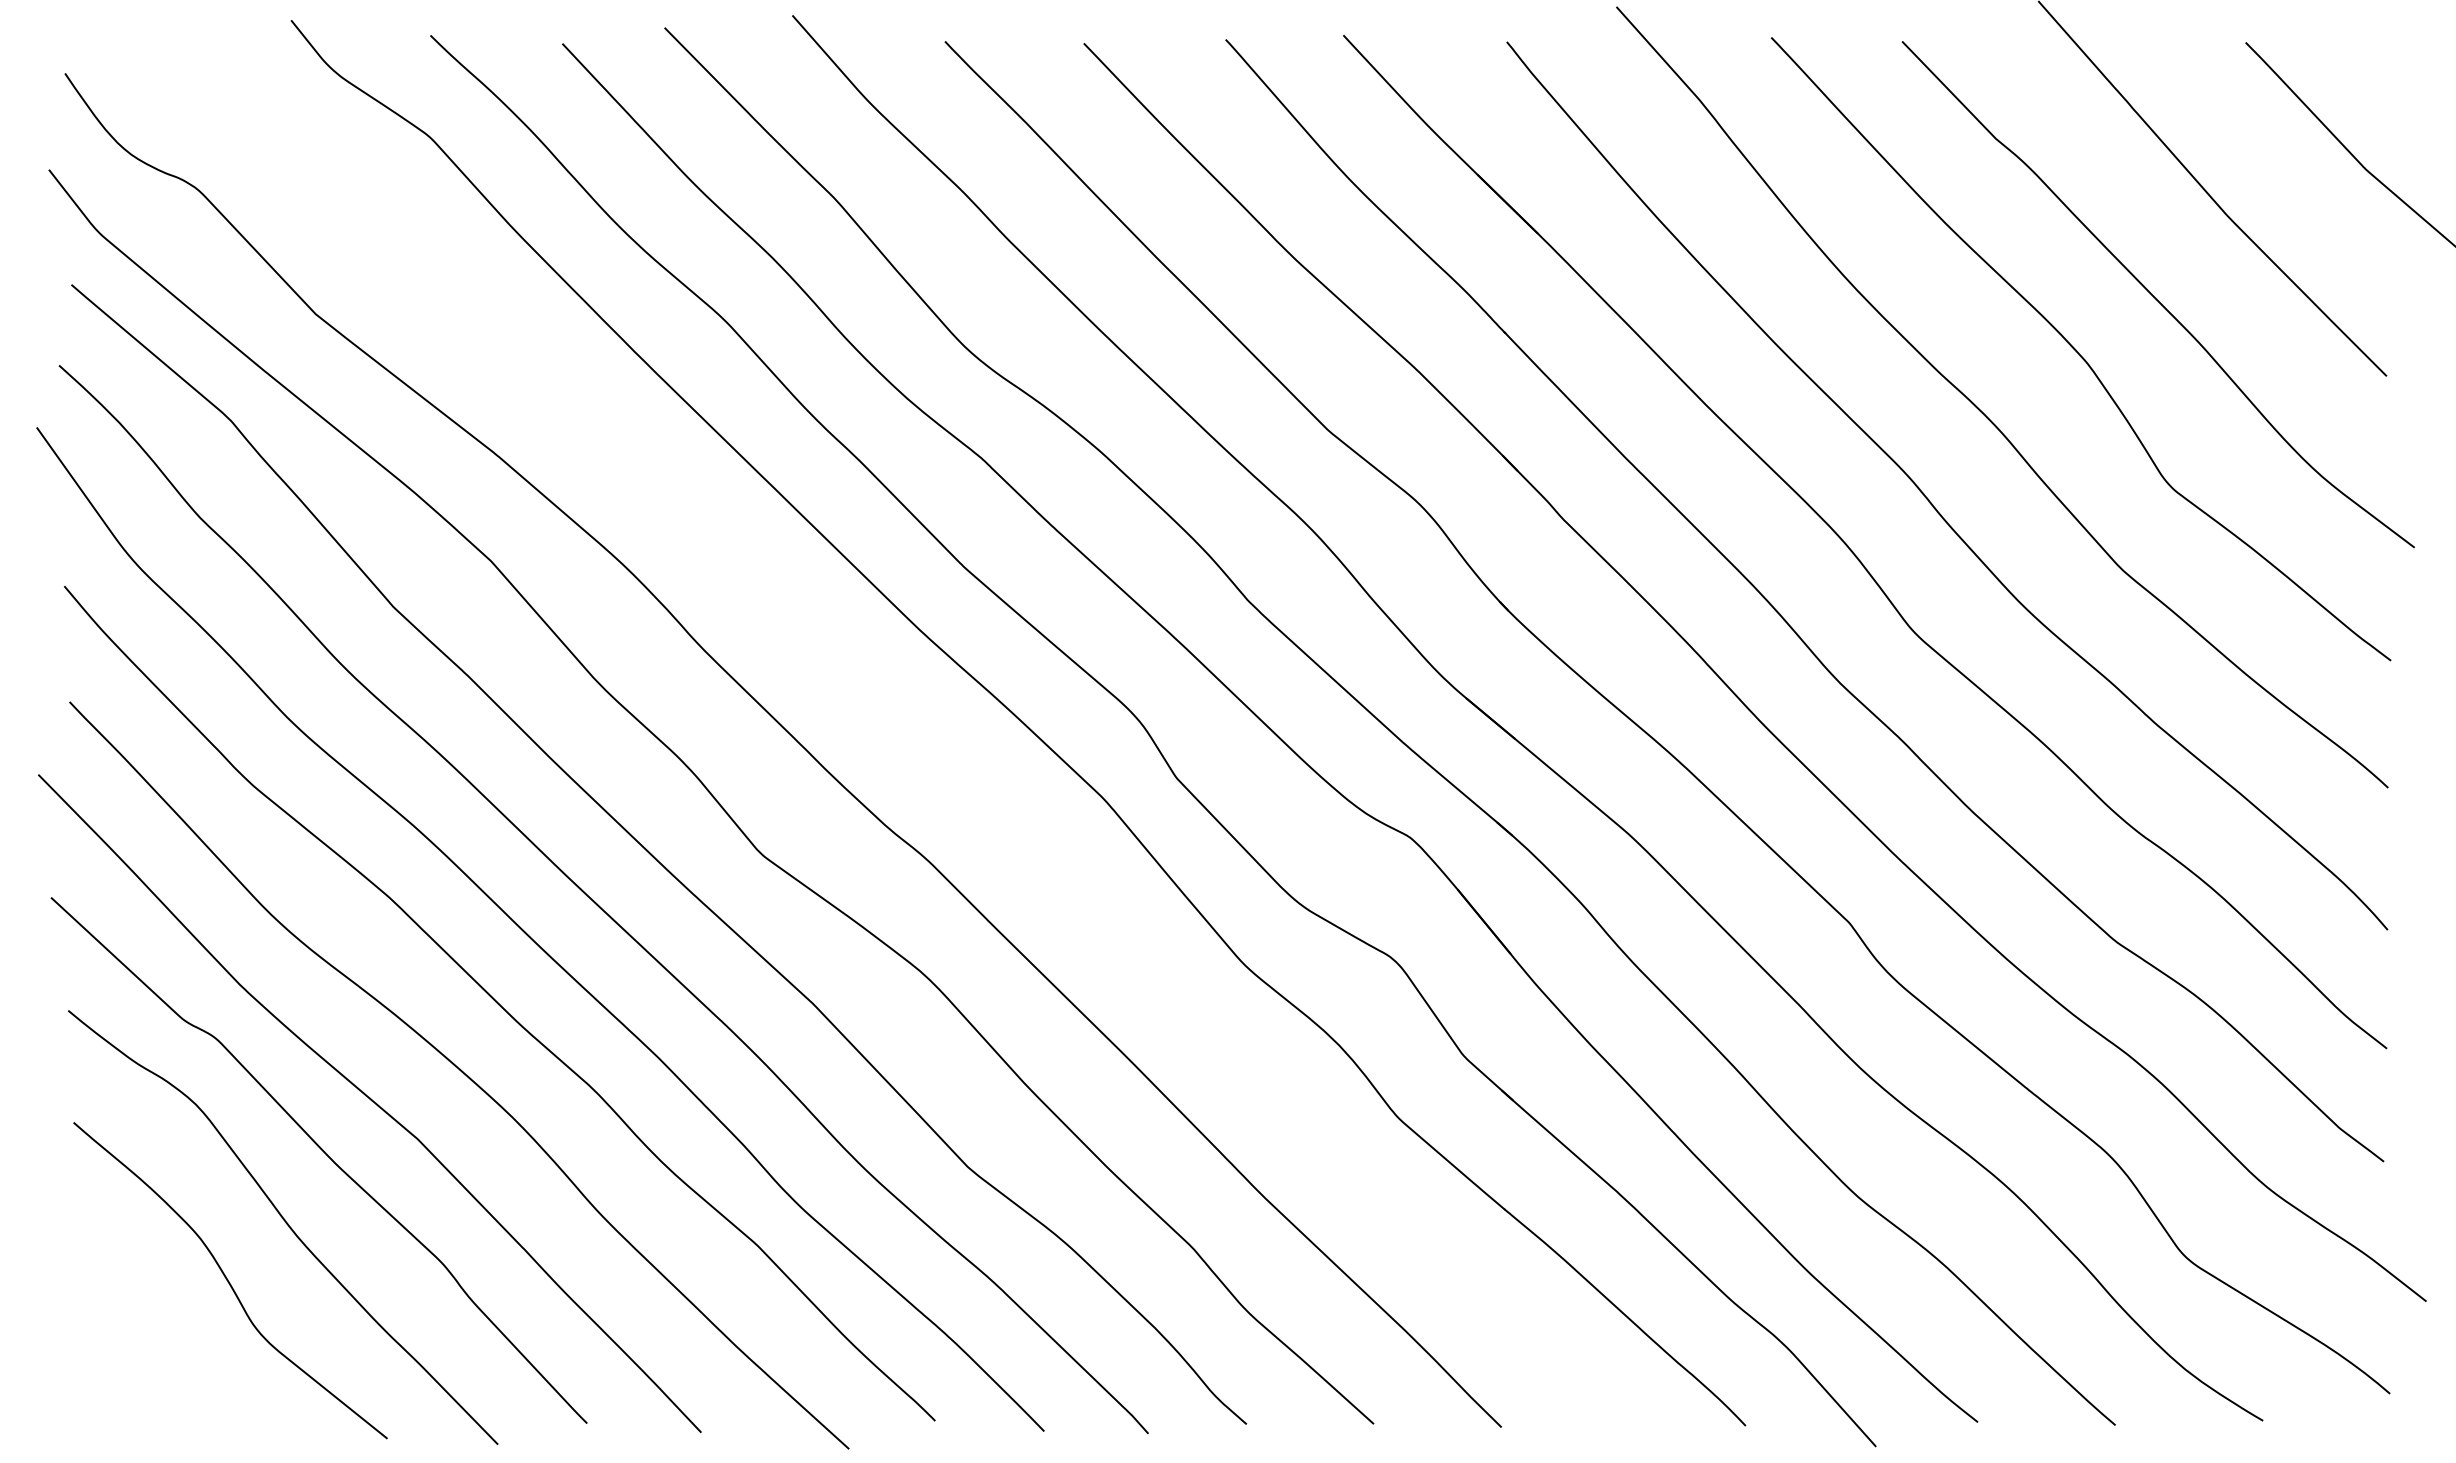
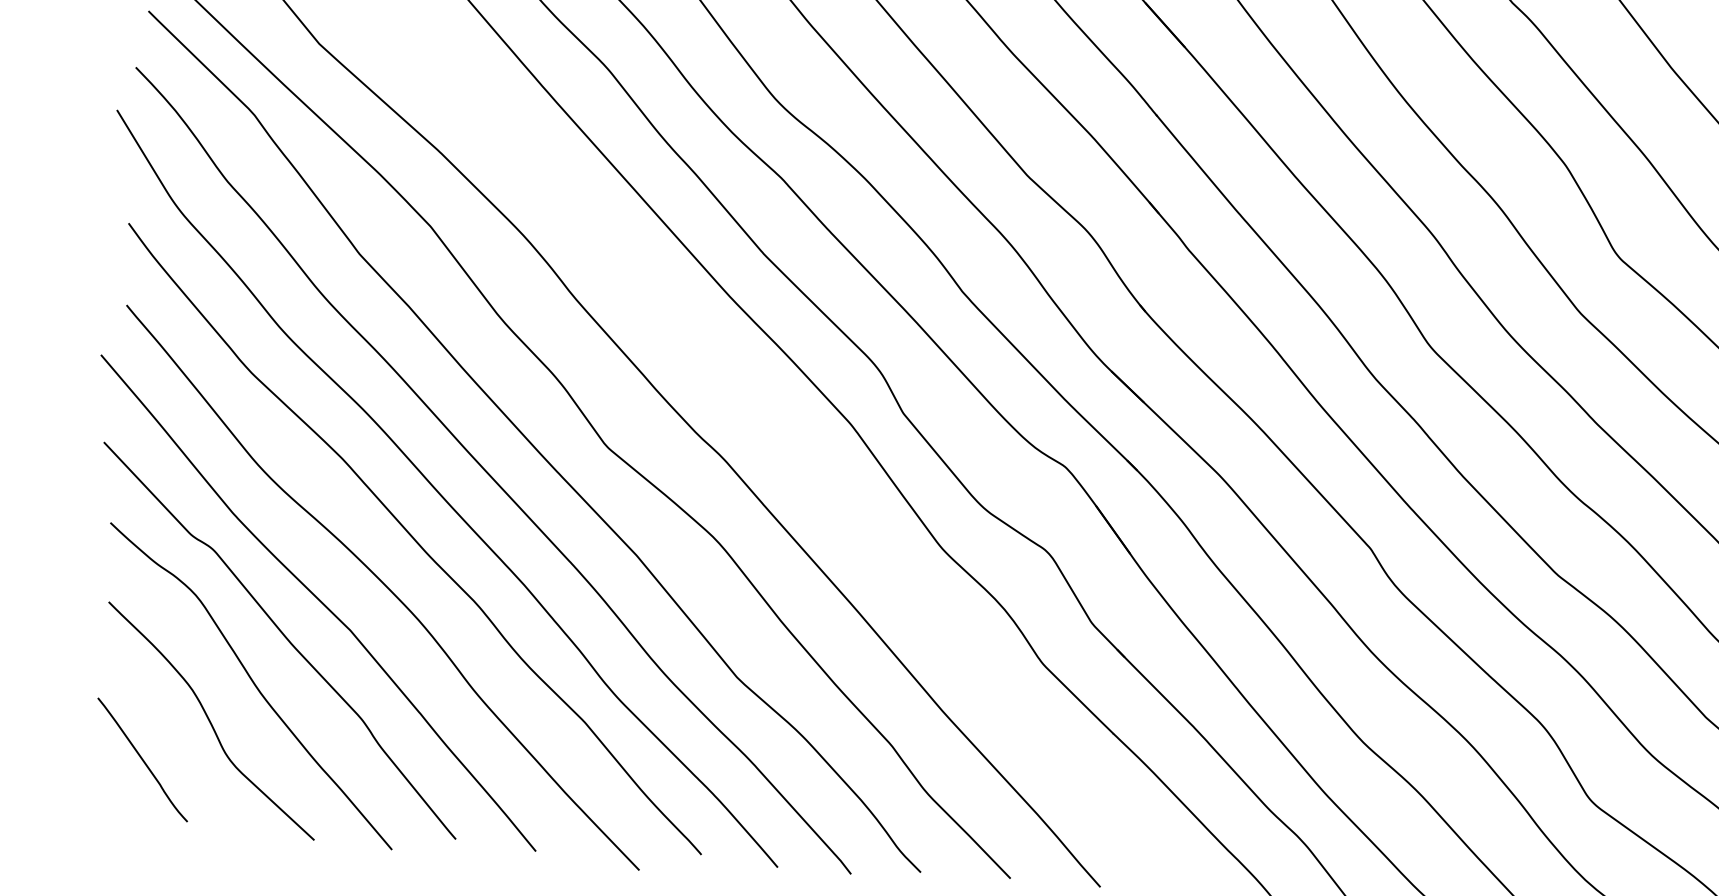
curve: (137, 1341) -> (142, 759), added

